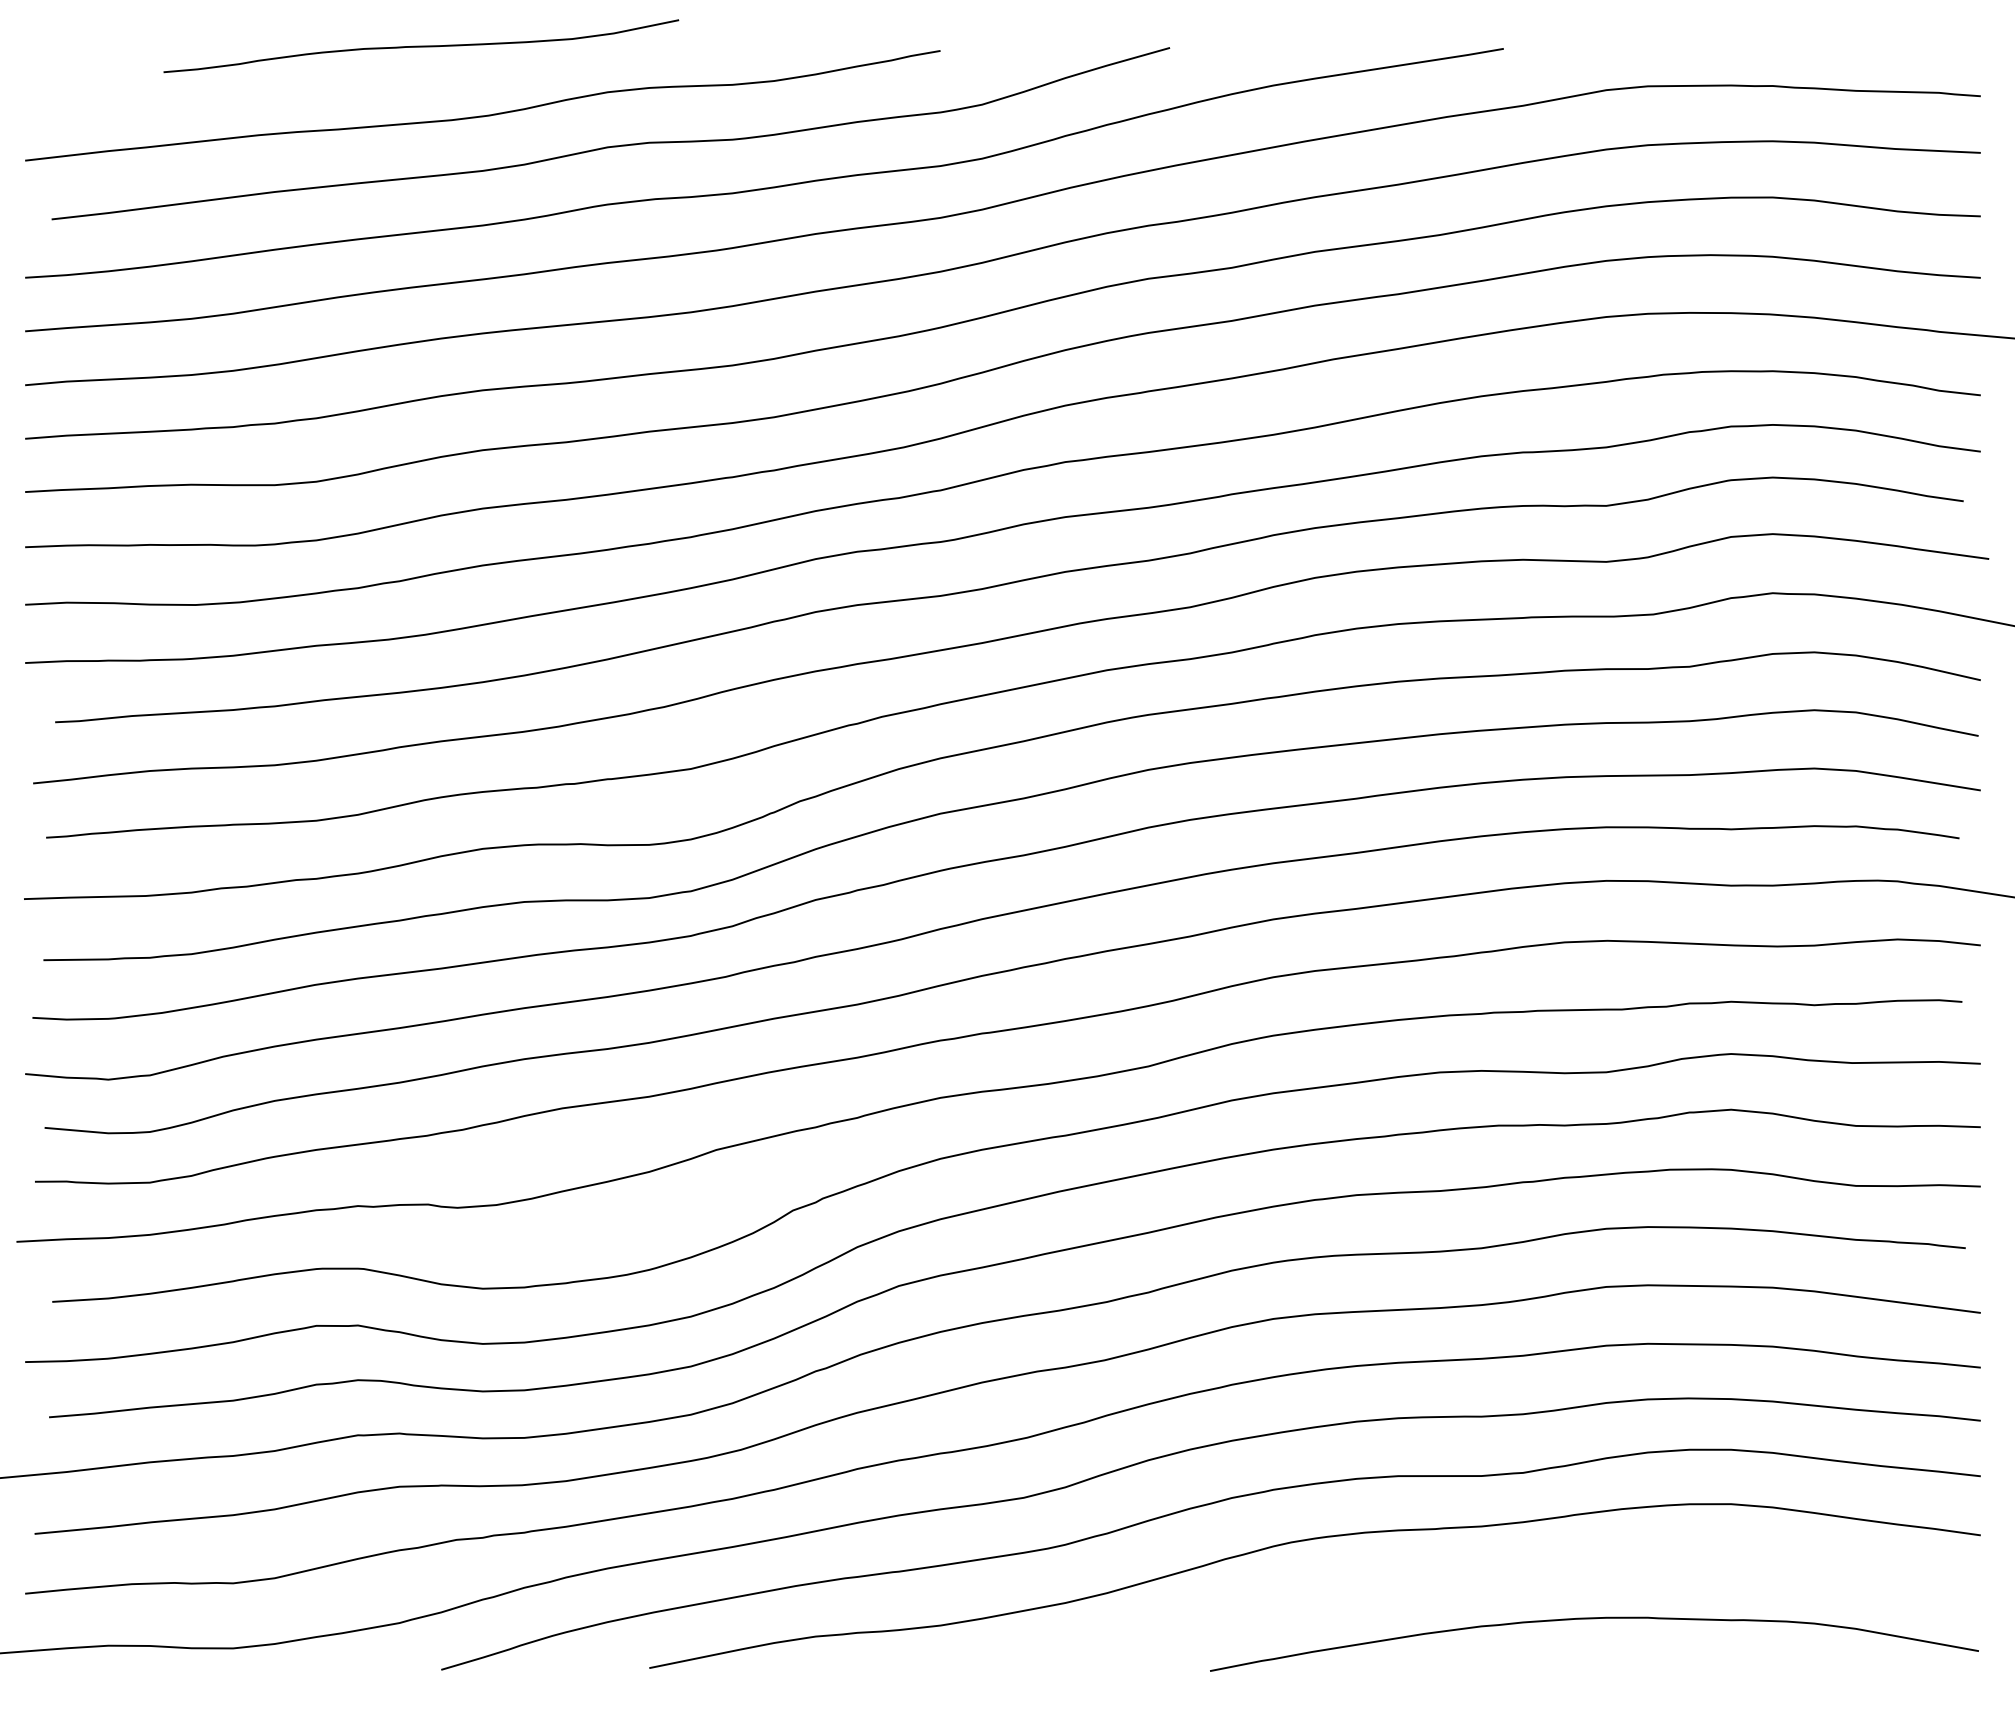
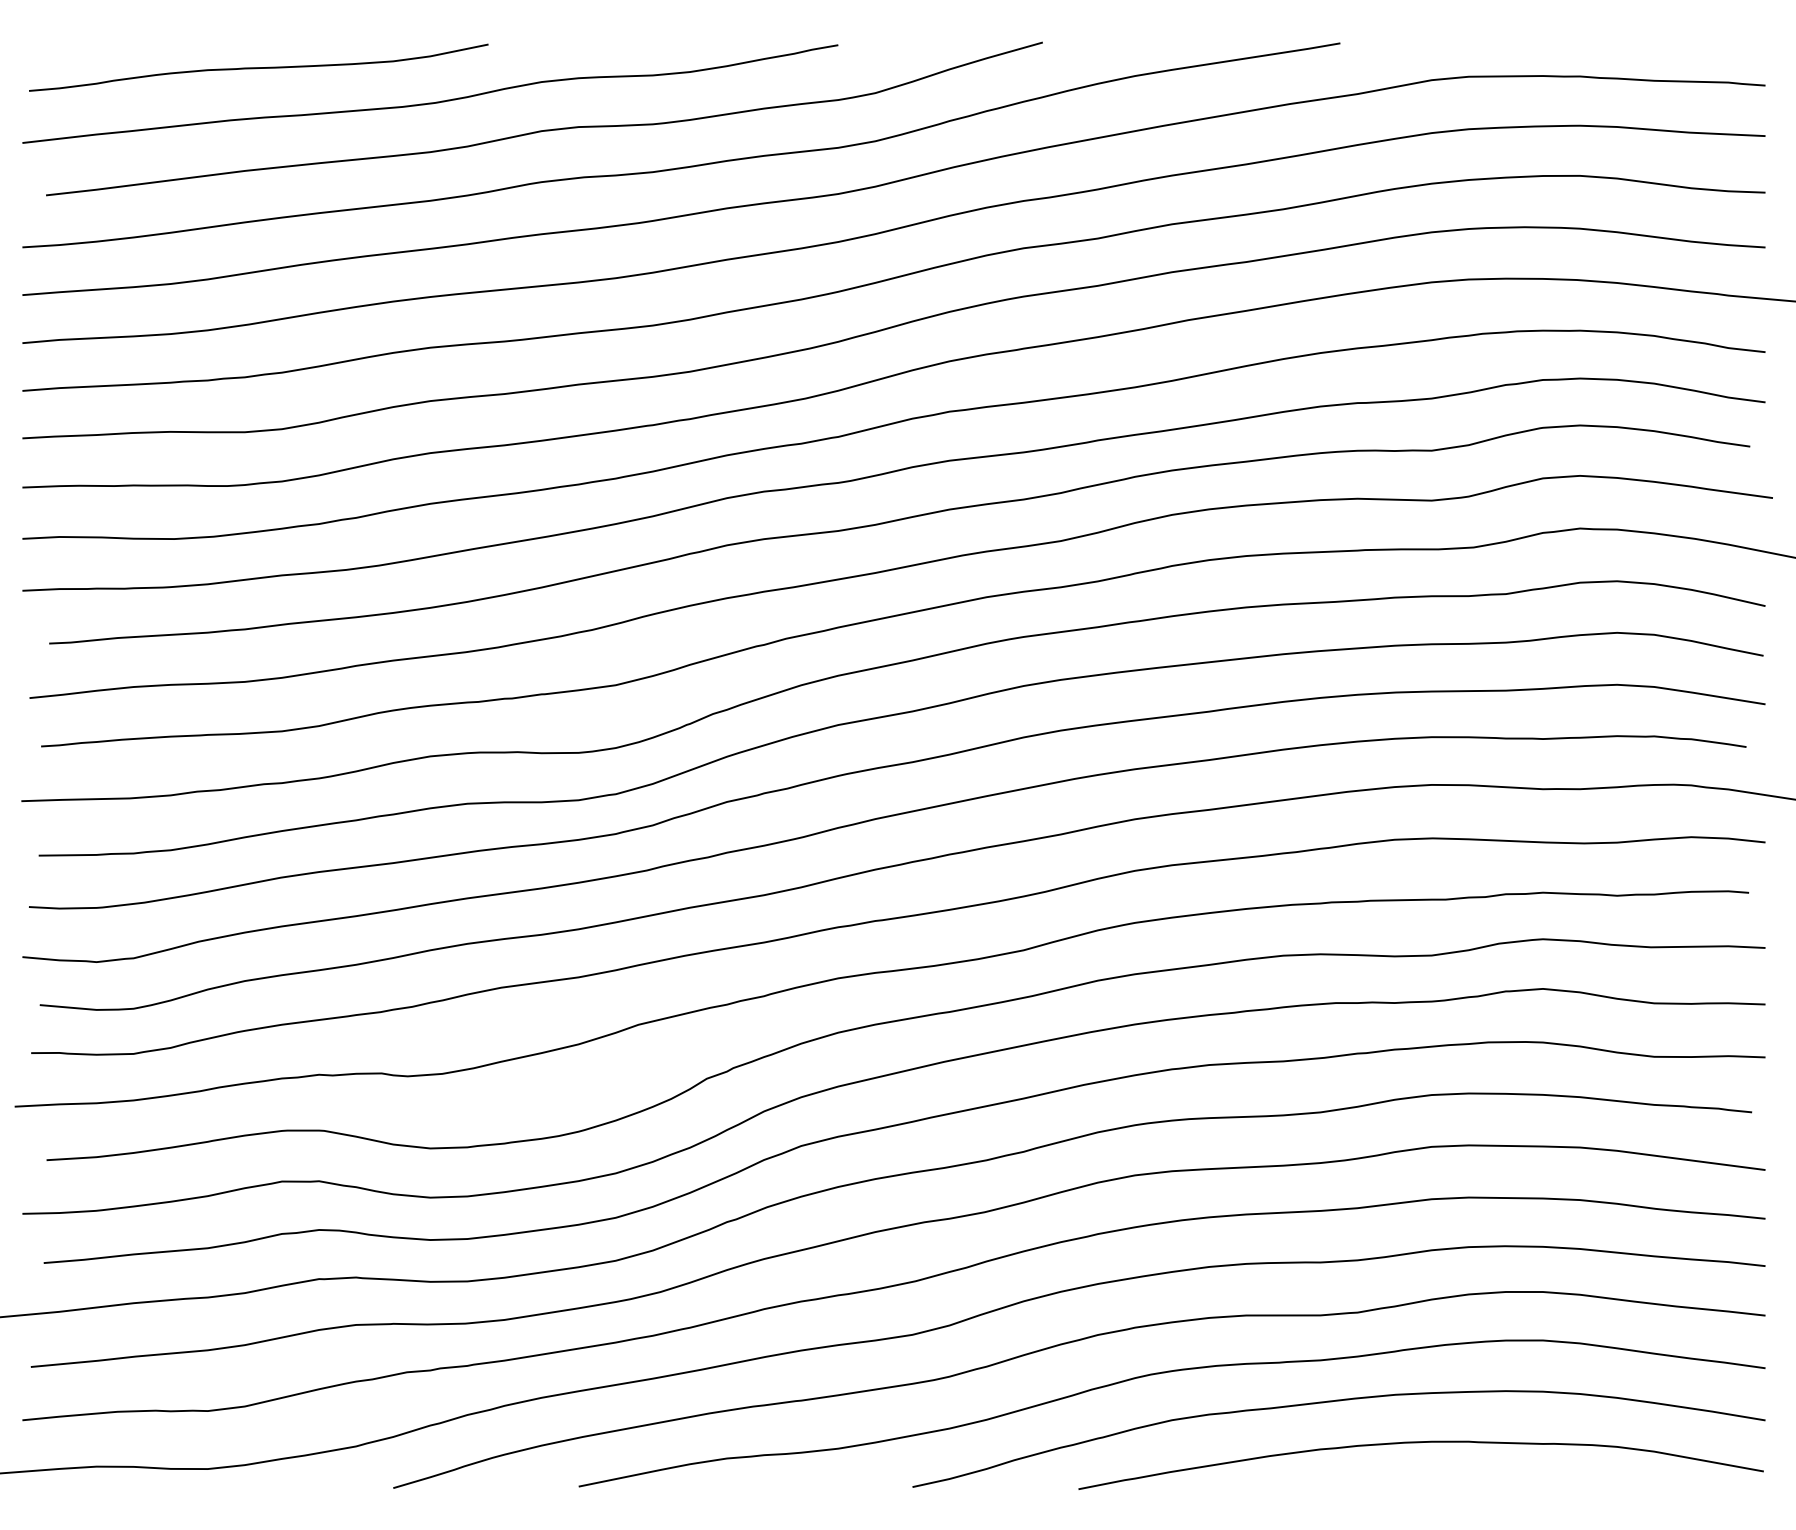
curve: (421, 46) -> (258, 68), moved
curve: (1495, 1573) -> (1332, 1402), added

